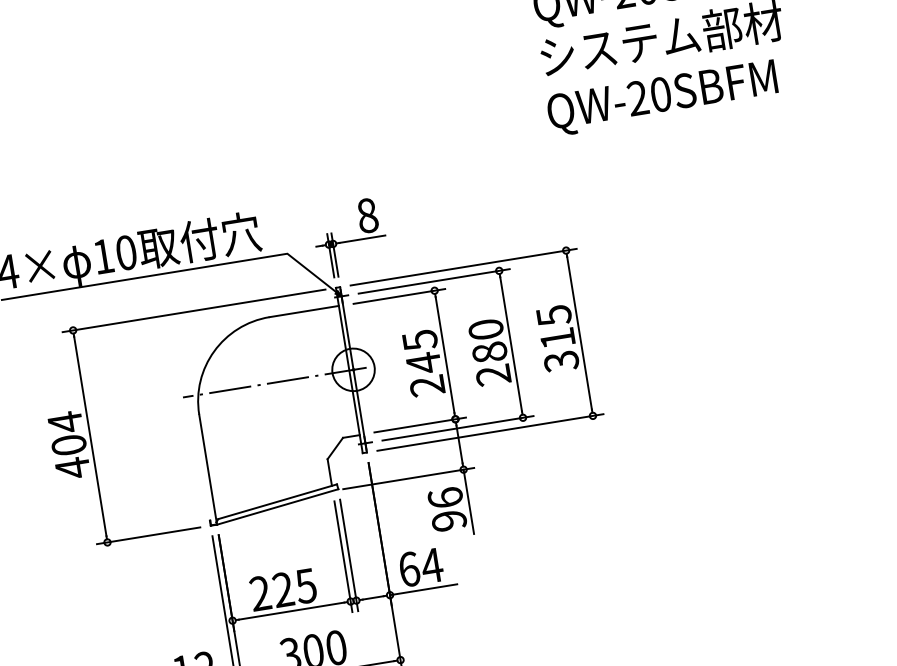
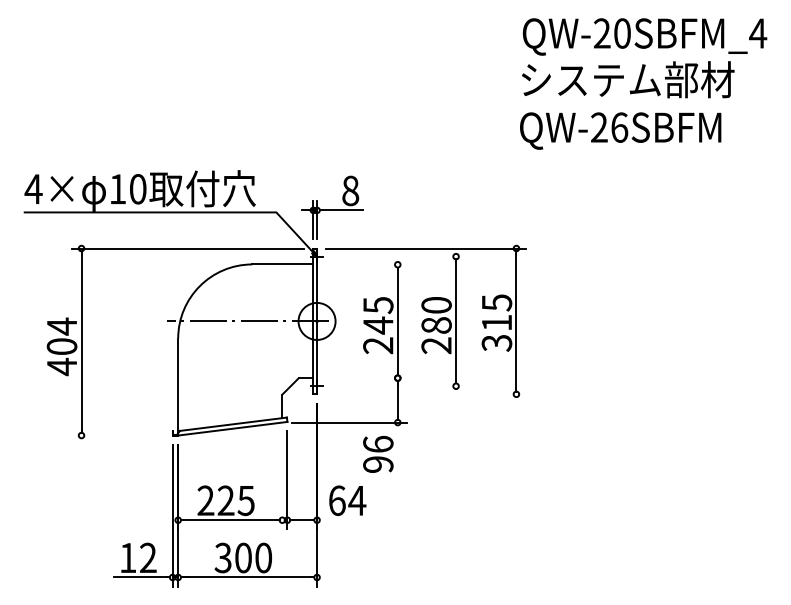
text: (660, 94) -> (619, 127), QW-20SBFM -> QW-26SBFM
line: (433, 281) -> (398, 256), removed
line: (399, 296) -> (366, 264), removed
line: (420, 425) -> (366, 378), removed
line: (457, 428) -> (398, 386), removed
line: (489, 432) -> (425, 394), removed
line: (468, 501) -> (397, 450), removed
line: (148, 535) -> (117, 435), removed
line: (343, 556) -> (282, 480), removed
line: (423, 590) -> (346, 520), removed

